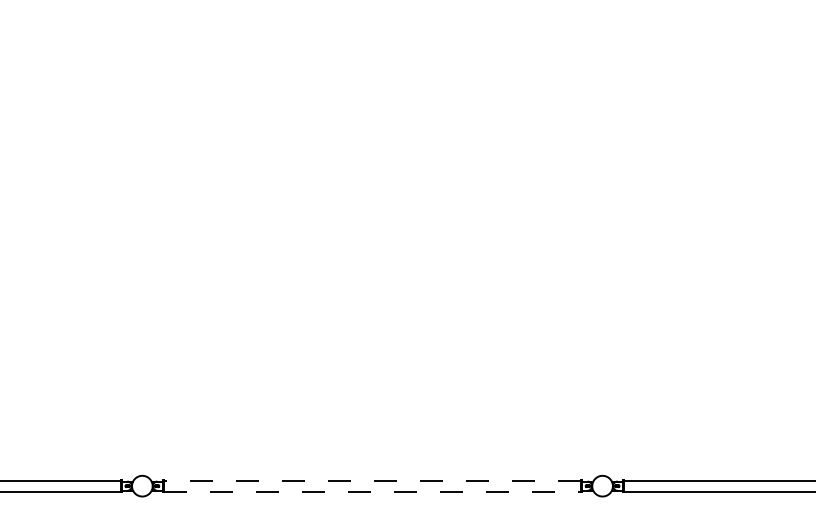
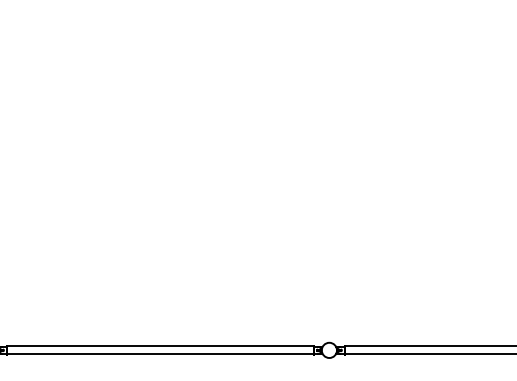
line: (372, 480) -> (160, 346), dashed -> solid
line: (372, 491) -> (160, 354), dashed -> solid

